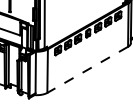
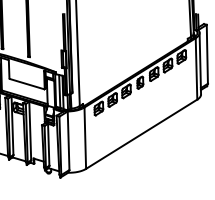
line: (87, 70) -> (141, 134), dashed -> solid

